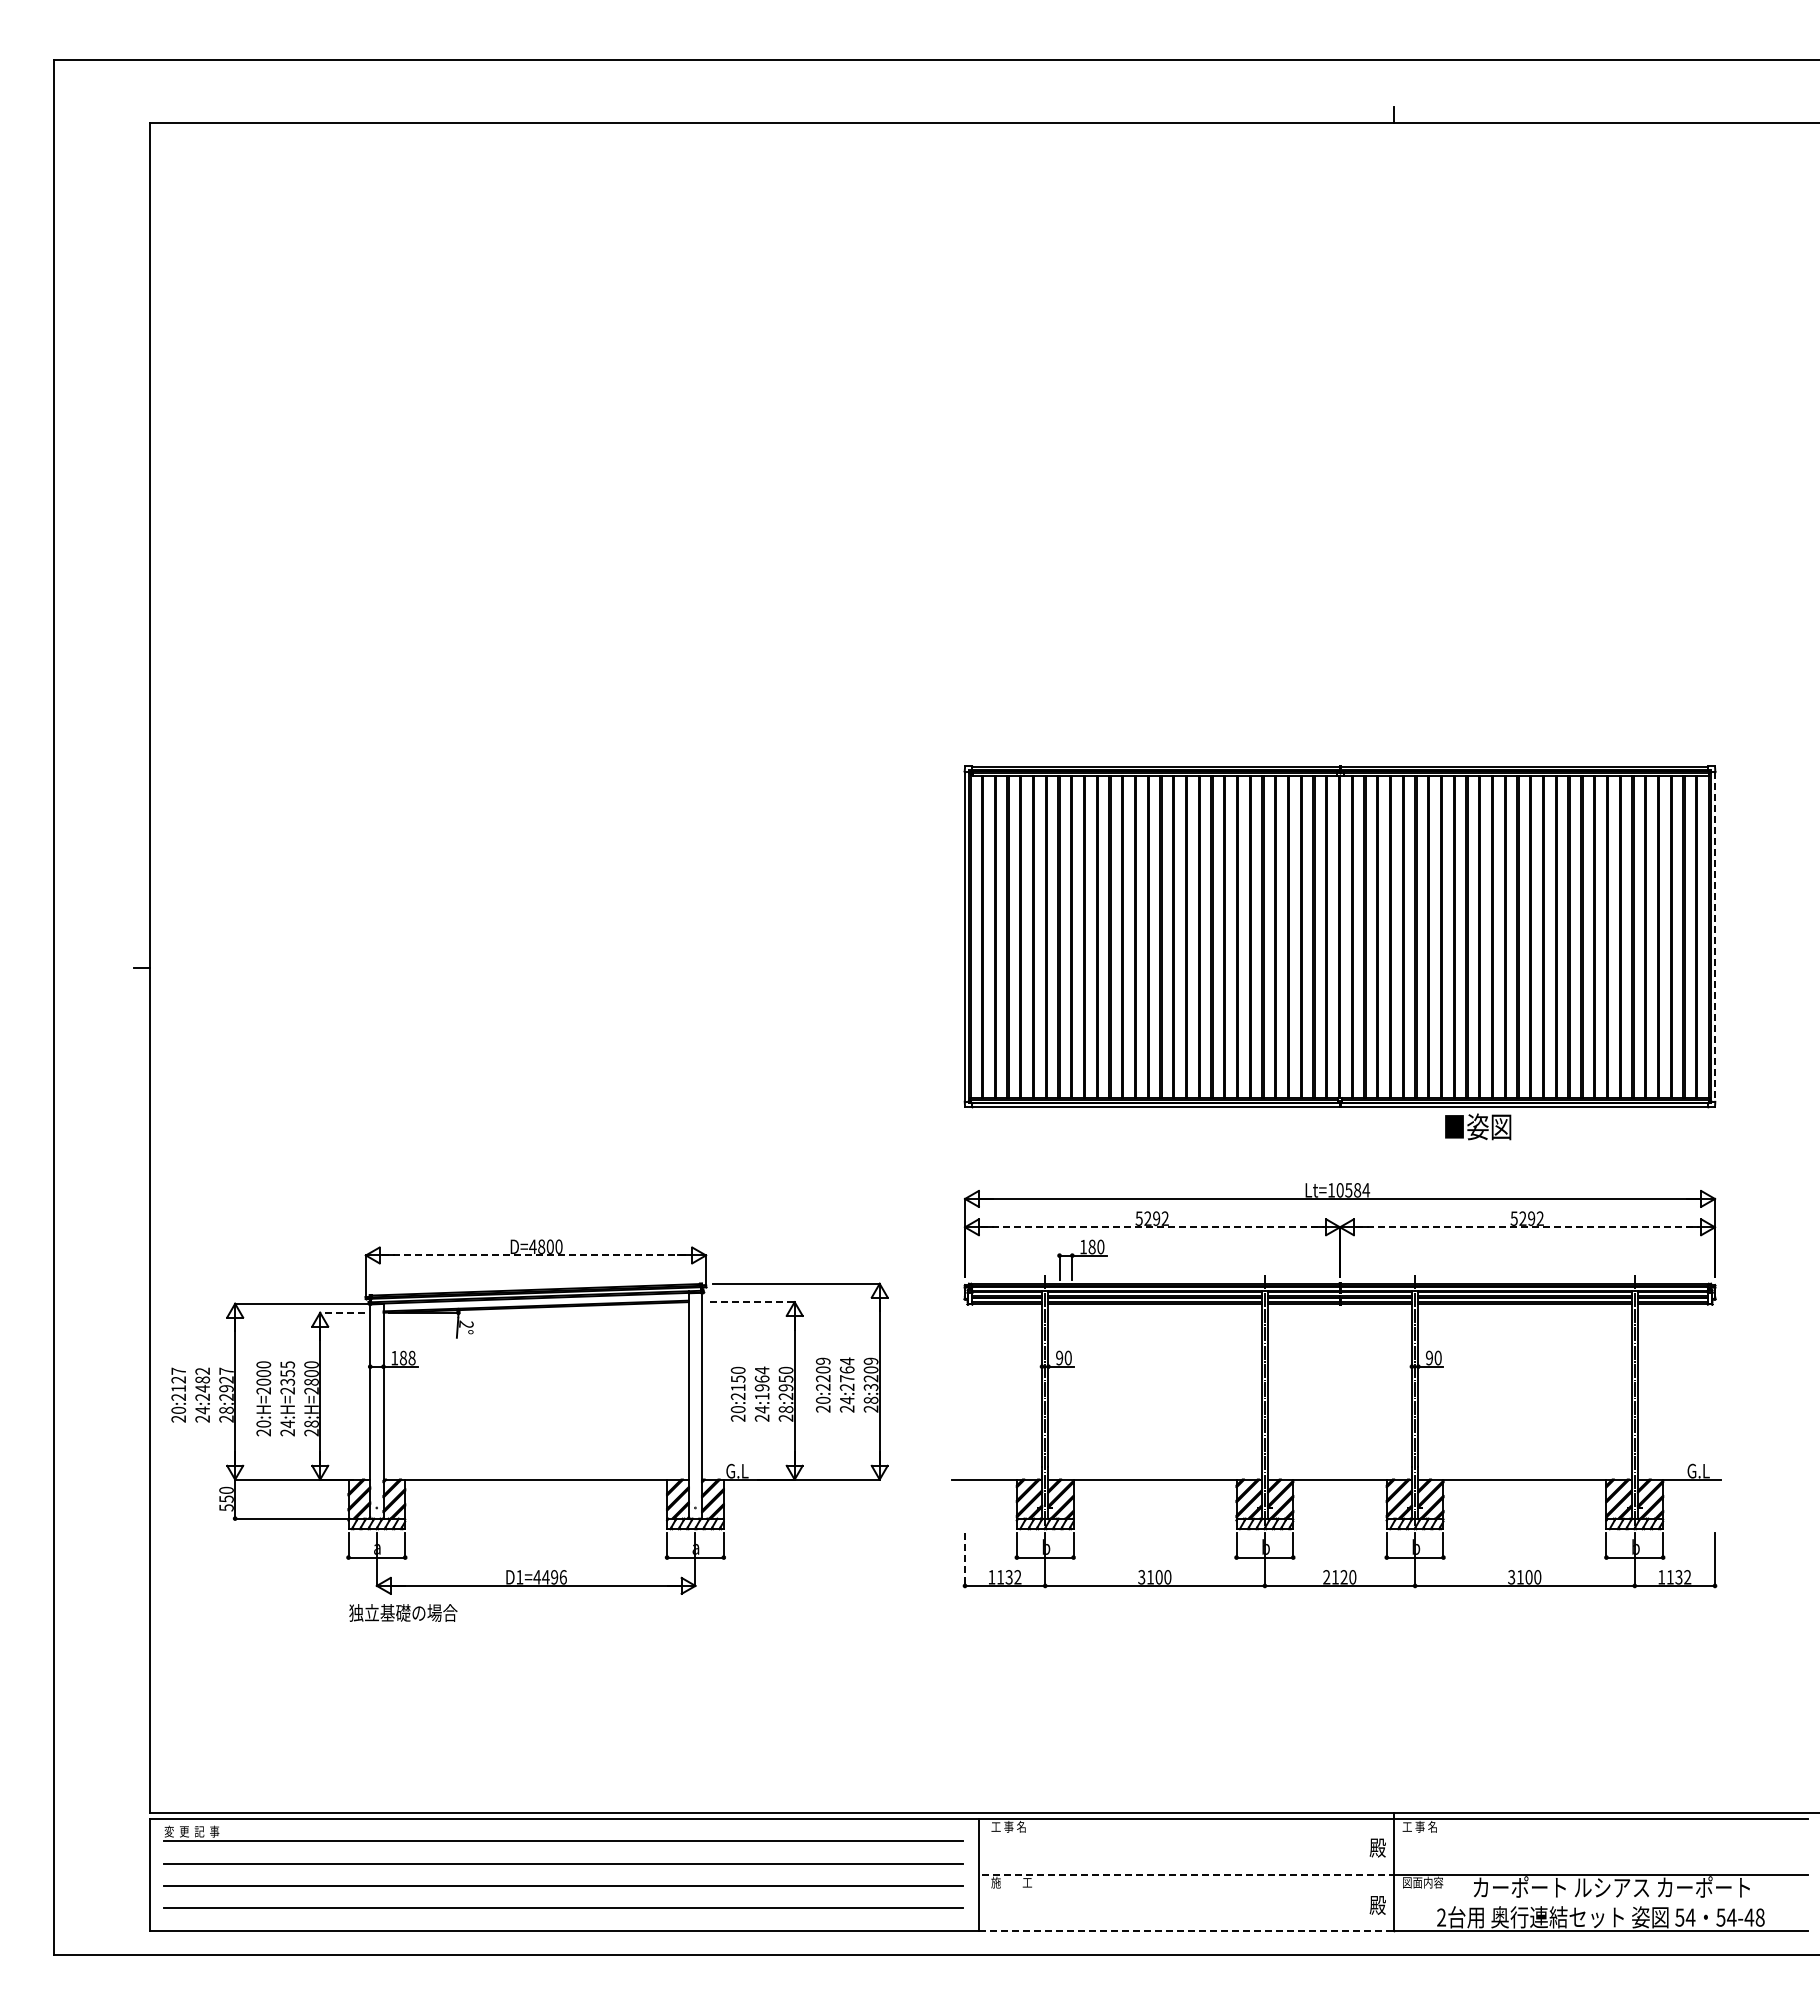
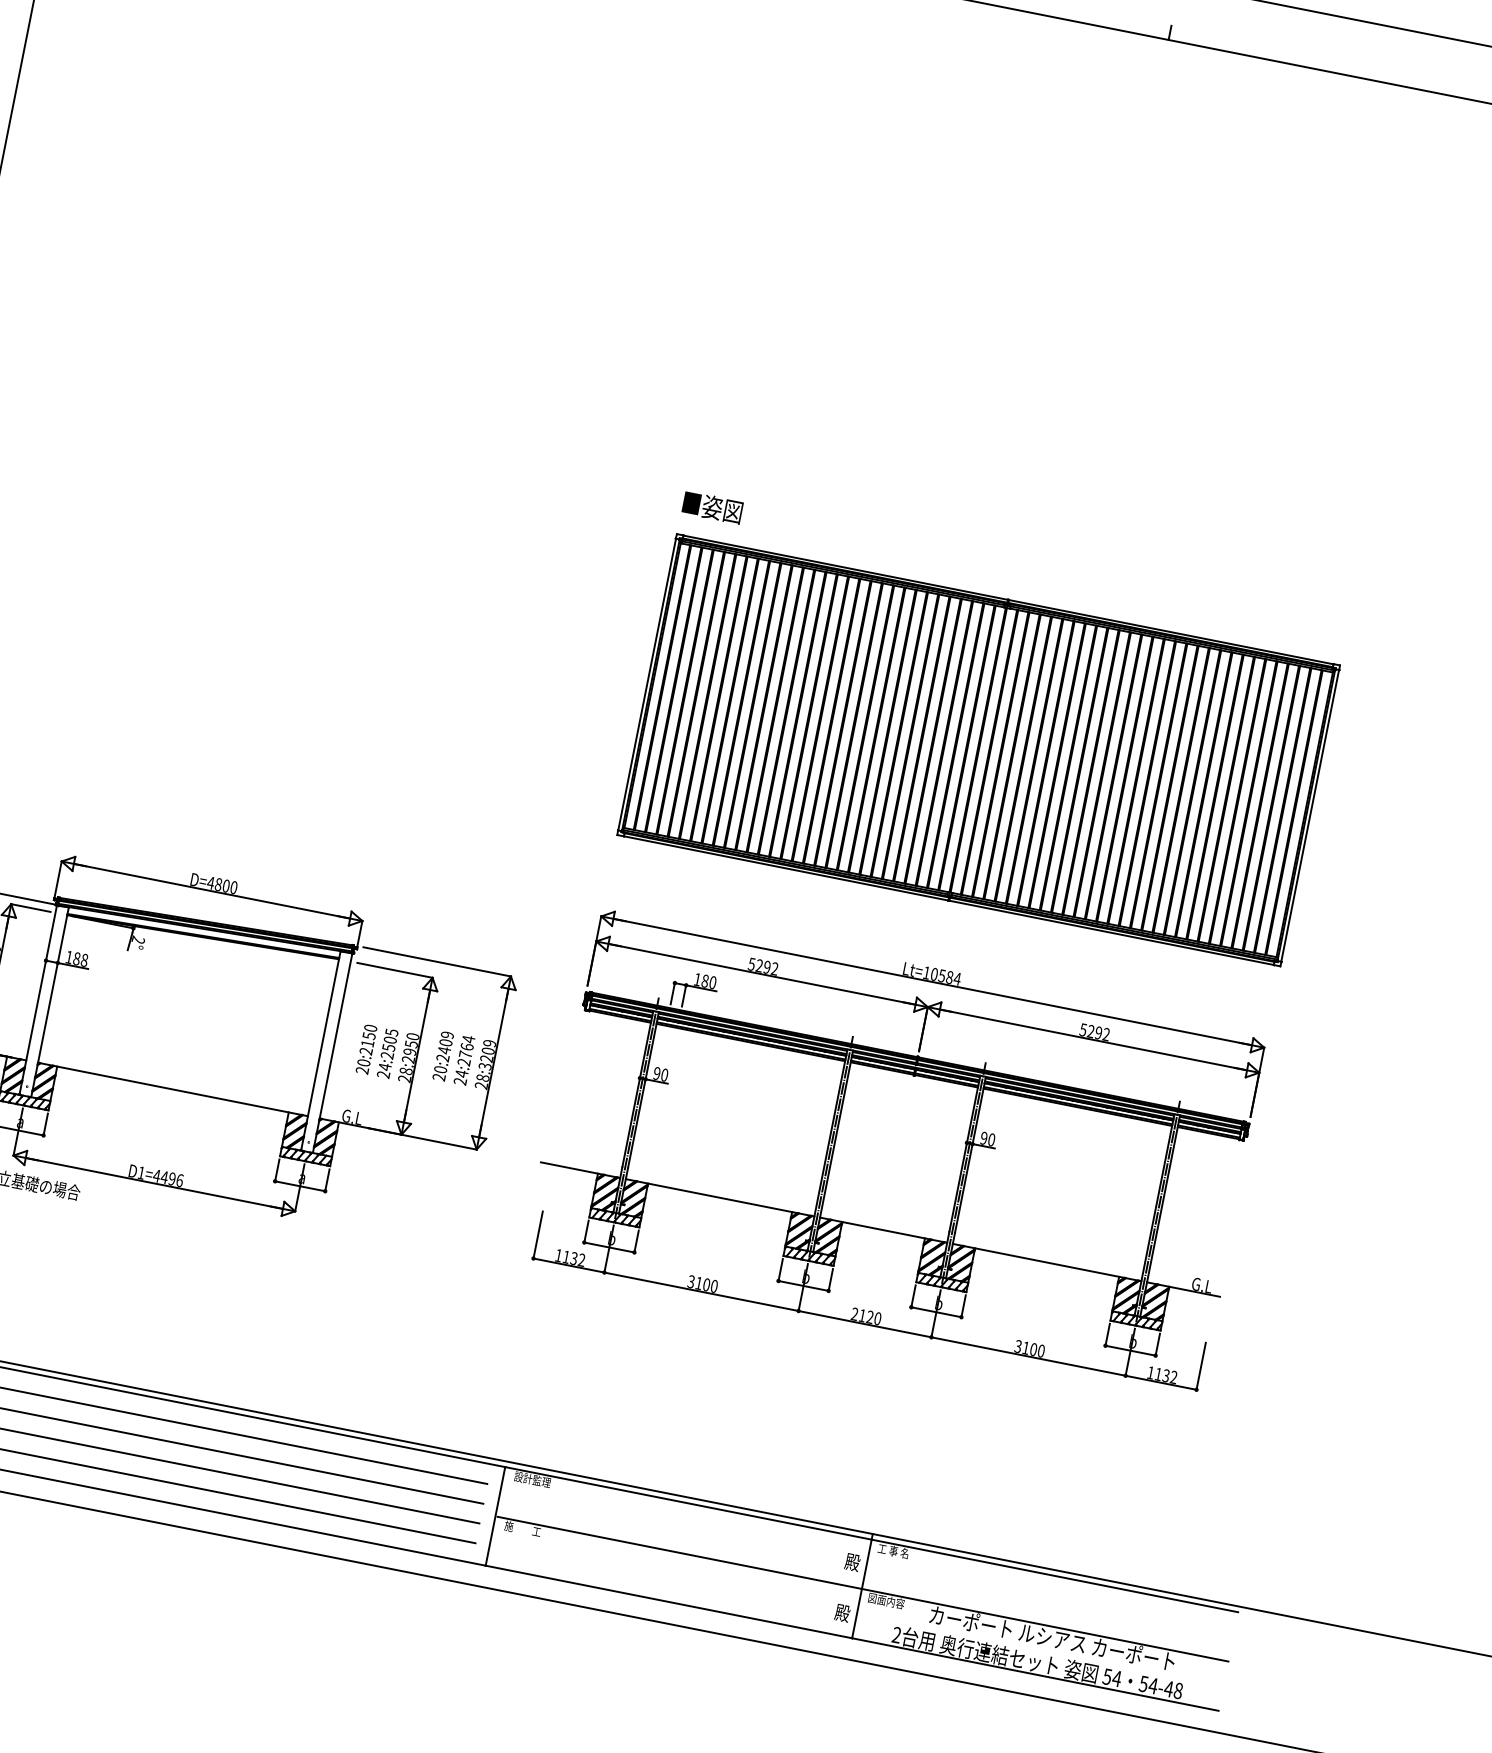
line: (1715, 937) -> (1310, 816), dashed -> solid
text: (1478, 1126) -> (713, 507), moved
line: (1152, 1227) -> (761, 974), dashed -> solid
line: (1527, 1227) -> (1093, 1040), dashed -> solid
line: (536, 1255) -> (212, 891), dashed -> solid
line: (752, 1302) -> (395, 970), dashed -> solid
line: (341, 1312) -> (30, 907), dashed -> solid
text: (823, 1378) -> (444, 1050), 20:2209 -> 20:2409
text: (761, 1383) -> (389, 1043), 24:1964 -> 24:2505
line: (965, 1559) -> (538, 1235), dashed -> solid
text: (1011, 1826) -> (532, 1479), 工 事 名 -> 設計監理
line: (1188, 1874) -> (680, 1552), dashed -> solid
line: (1186, 1930) -> (668, 1601), dashed -> solid

